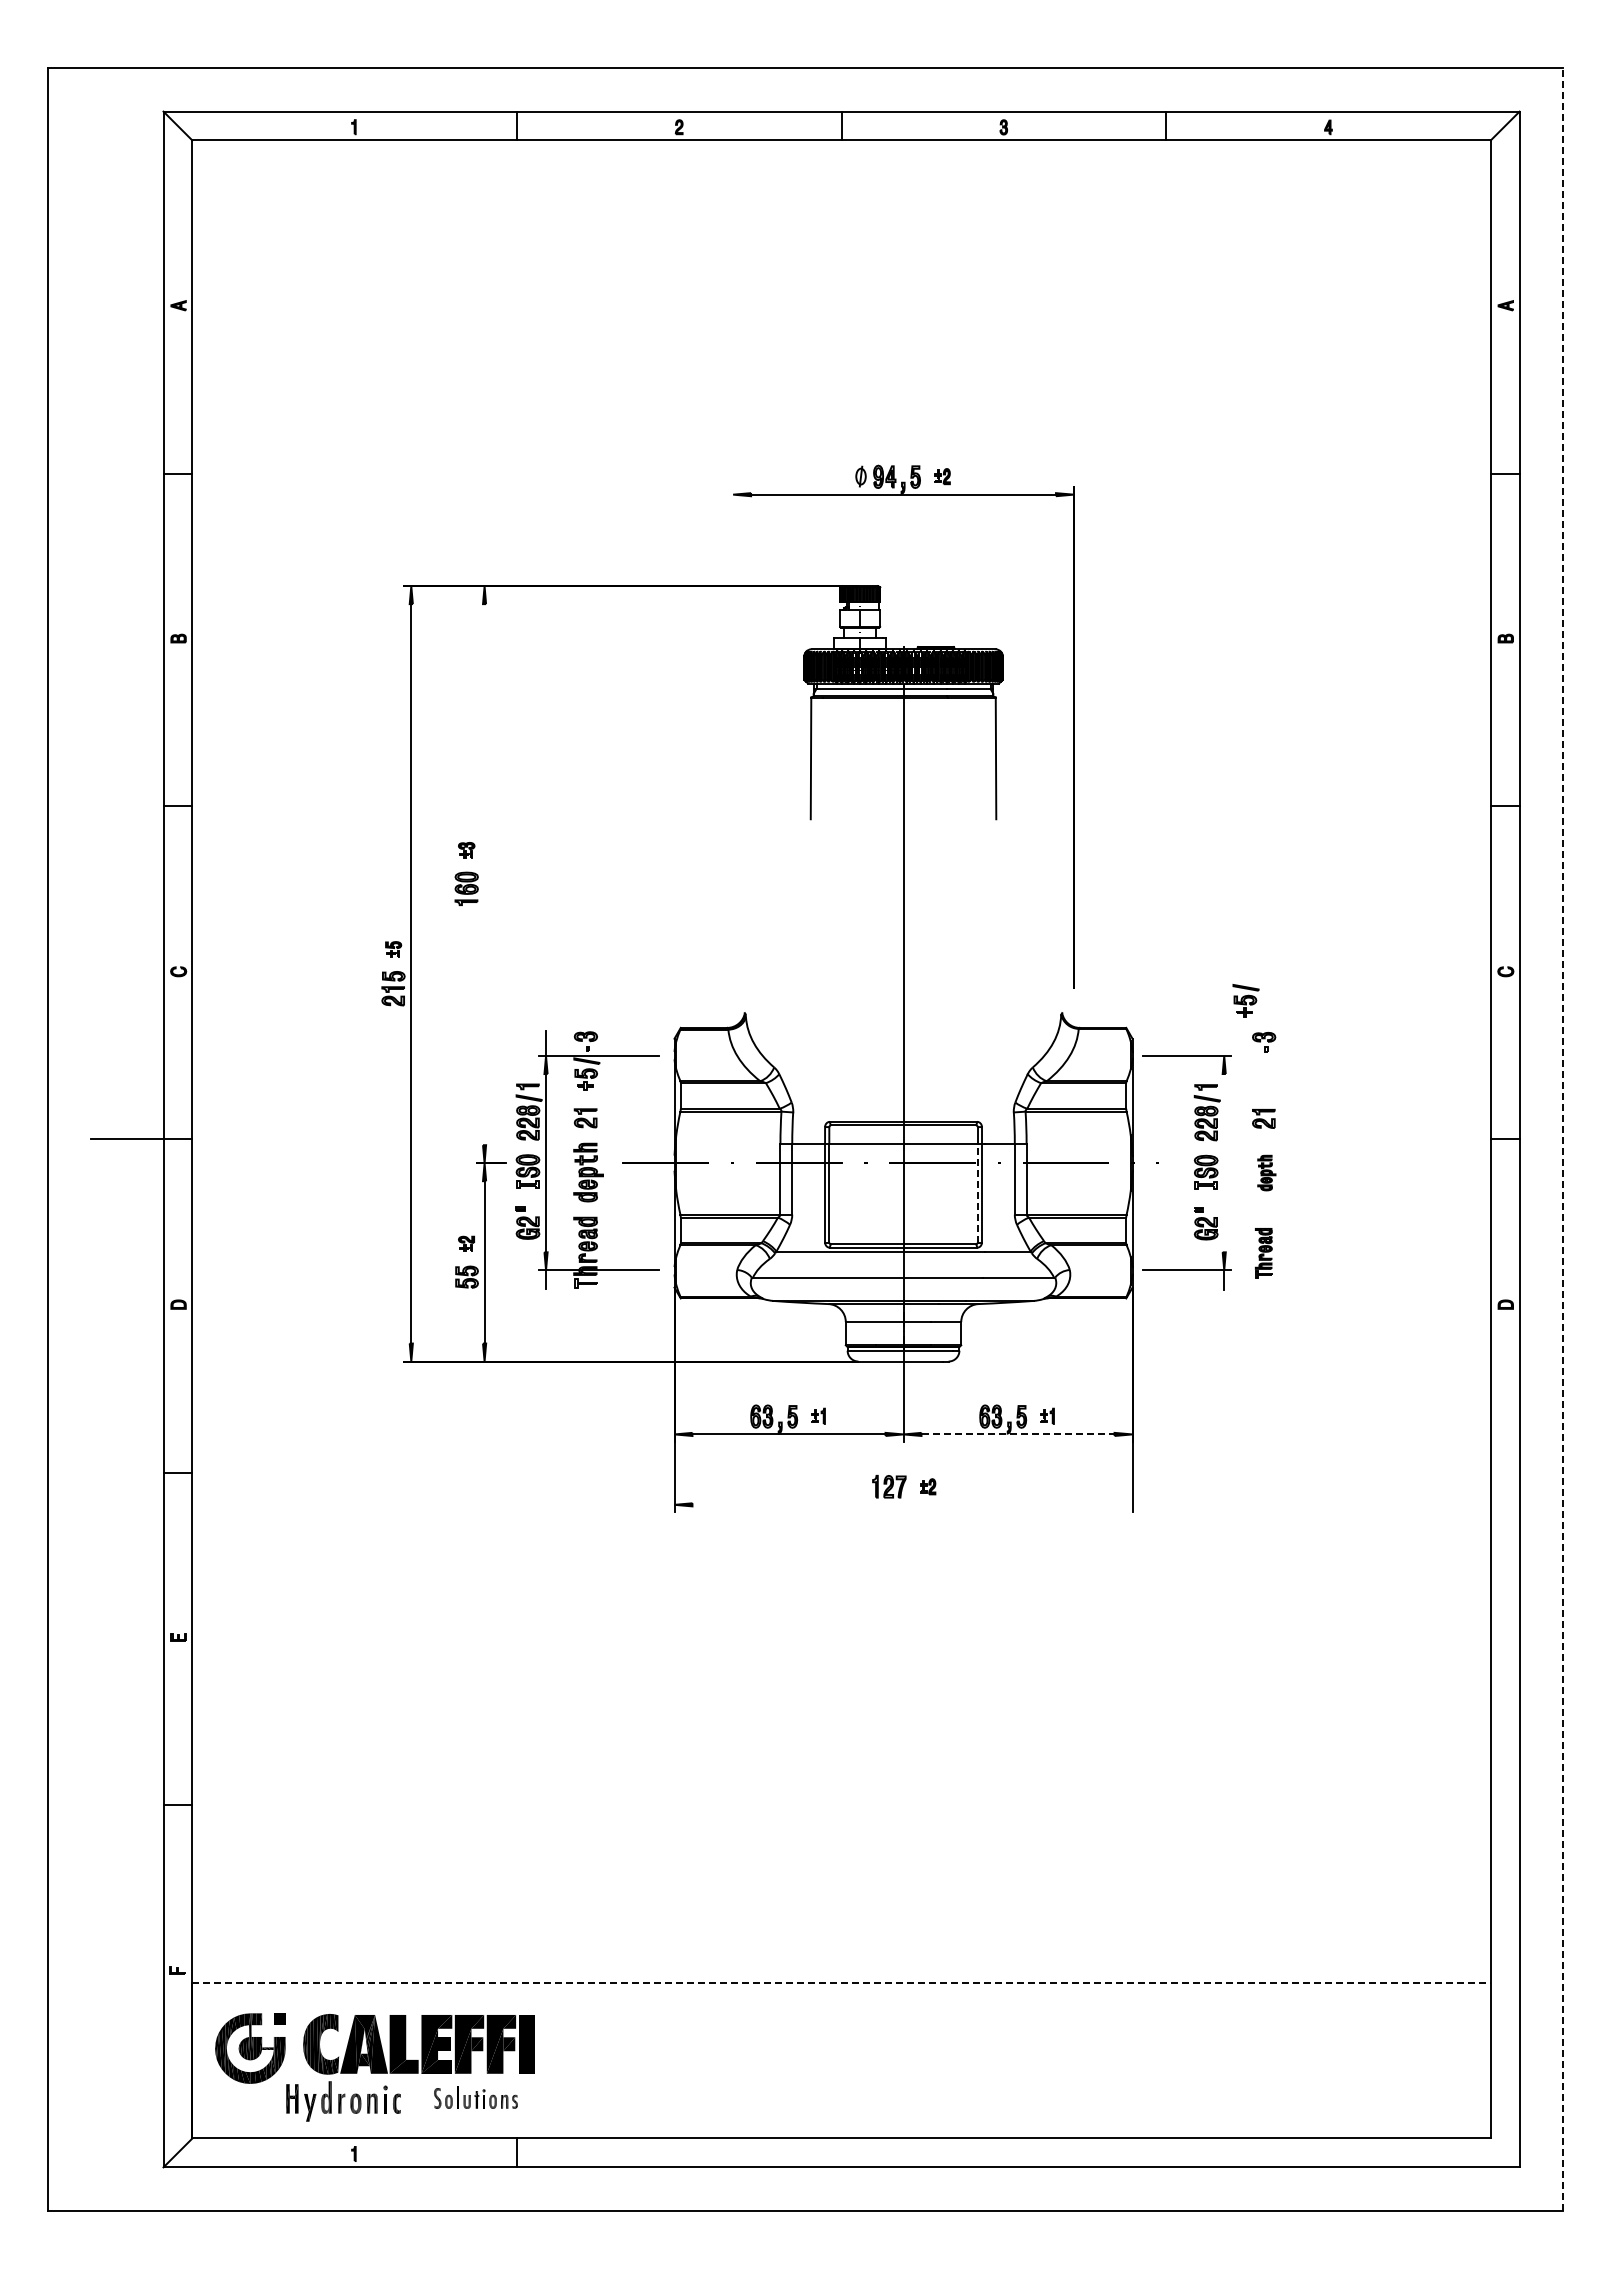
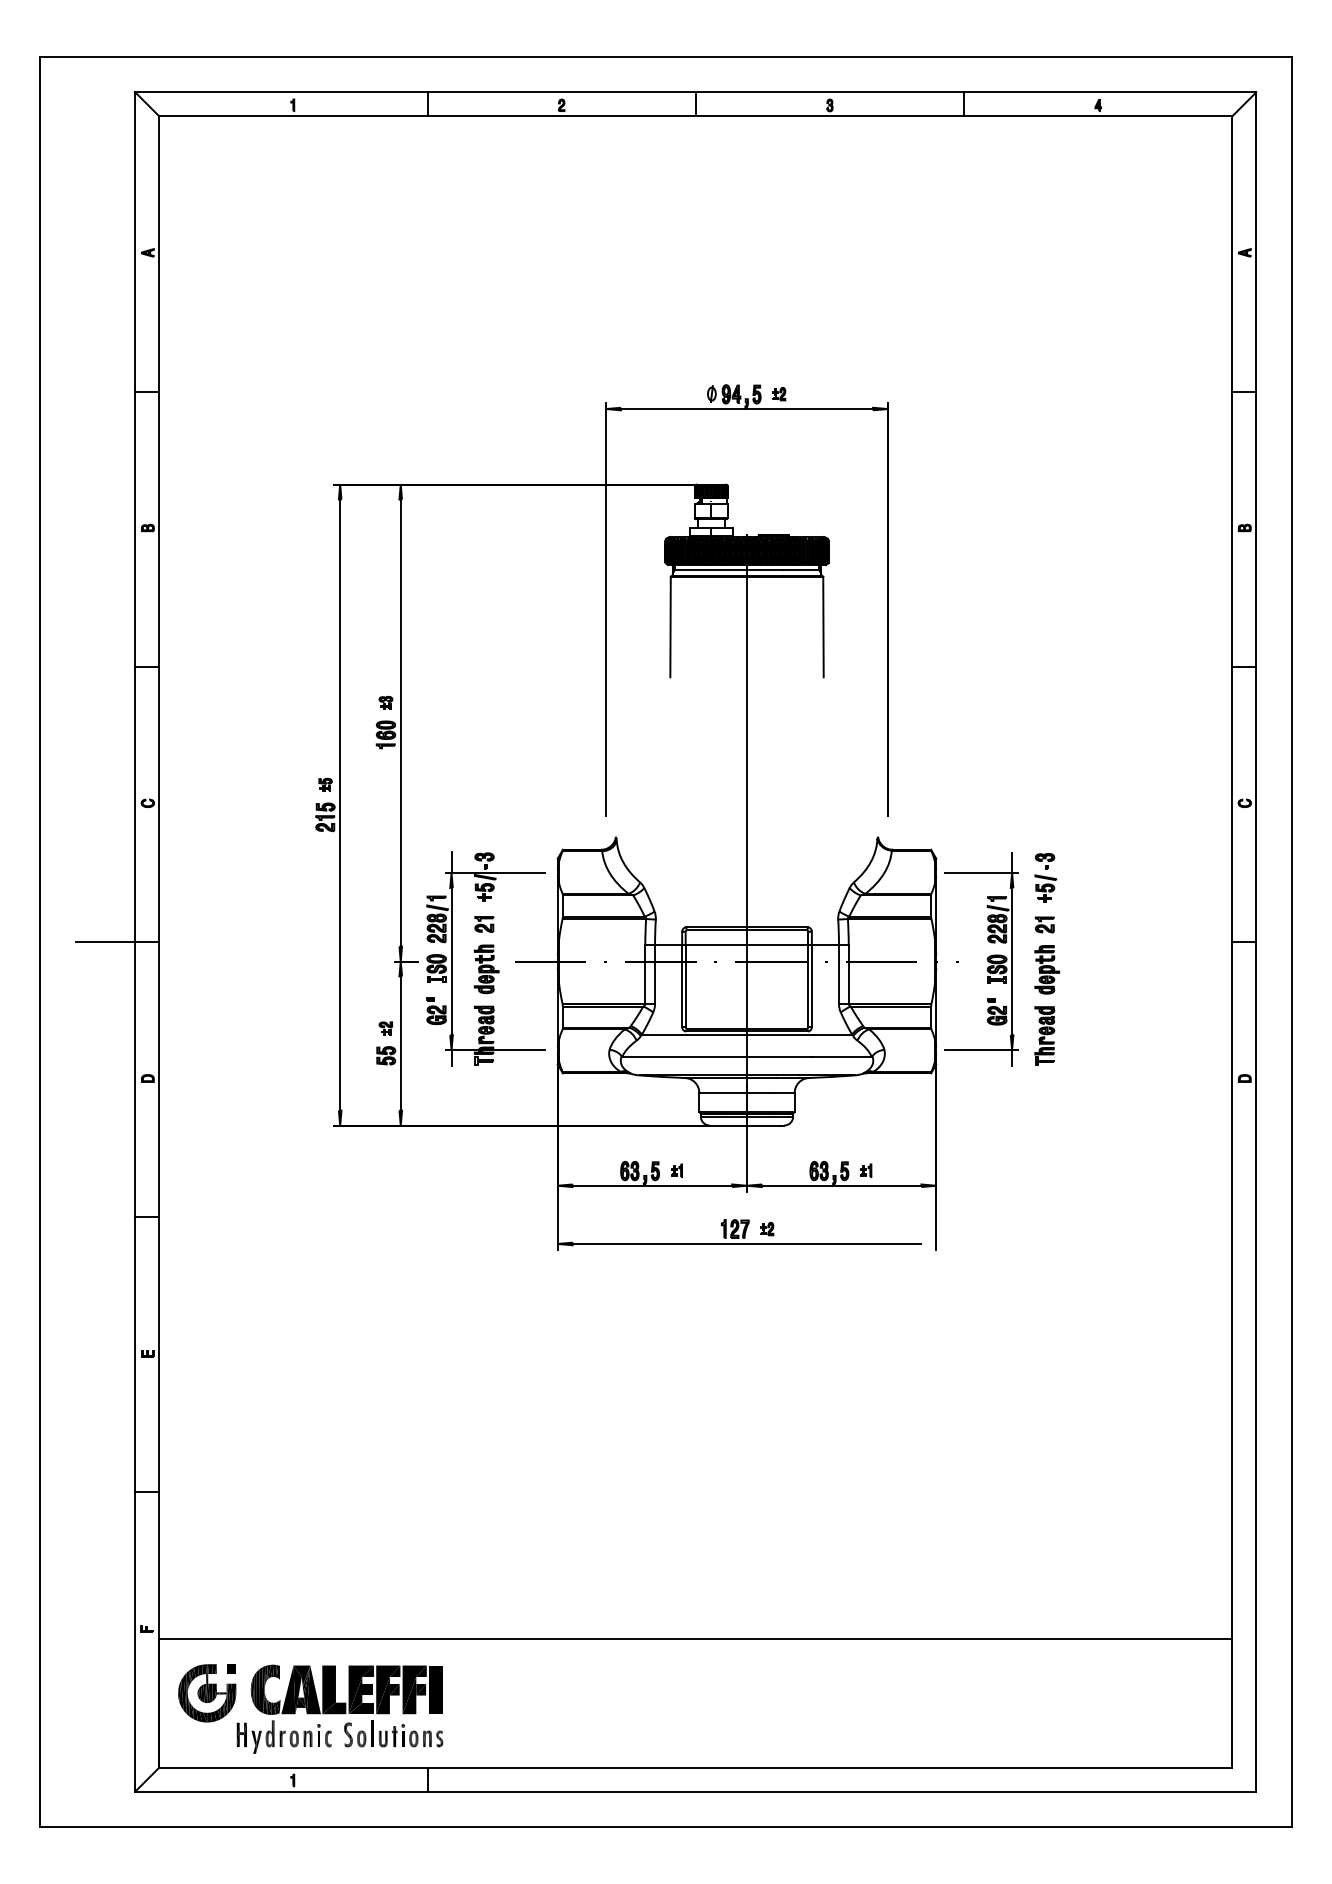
line: (733, 737) -> (606, 609), added
line: (484, 874) -> (400, 722), added
part: (1245, 1000) -> (1045, 888), moved
line: (1224, 1043) -> (1012, 862), added
line: (1562, 1139) -> (1291, 942), dashed -> solid
line: (1224, 1163) -> (1012, 961), added
part: (1266, 1172) -> (1047, 969), size x1.67
line: (977, 1192) -> (808, 985), dashed -> solid
part: (1263, 1253) -> (1044, 1036), size x1.43
line: (1018, 1434) -> (842, 1185), dashed -> solid
line: (903, 1504) -> (746, 1243), added
line: (842, 1983) -> (696, 1639), dashed -> solid
part: (475, 2097) -> (393, 1733), size x1.43

